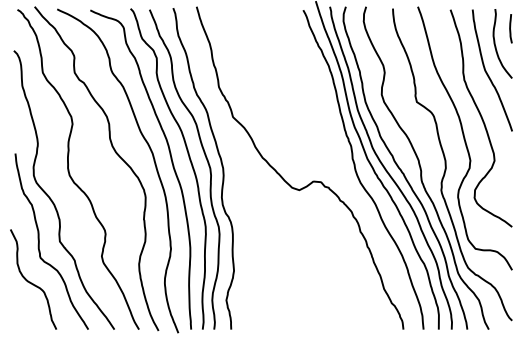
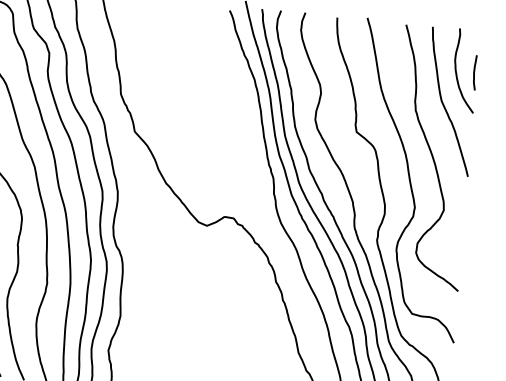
line: (510, 28) -> (474, 72), moved

